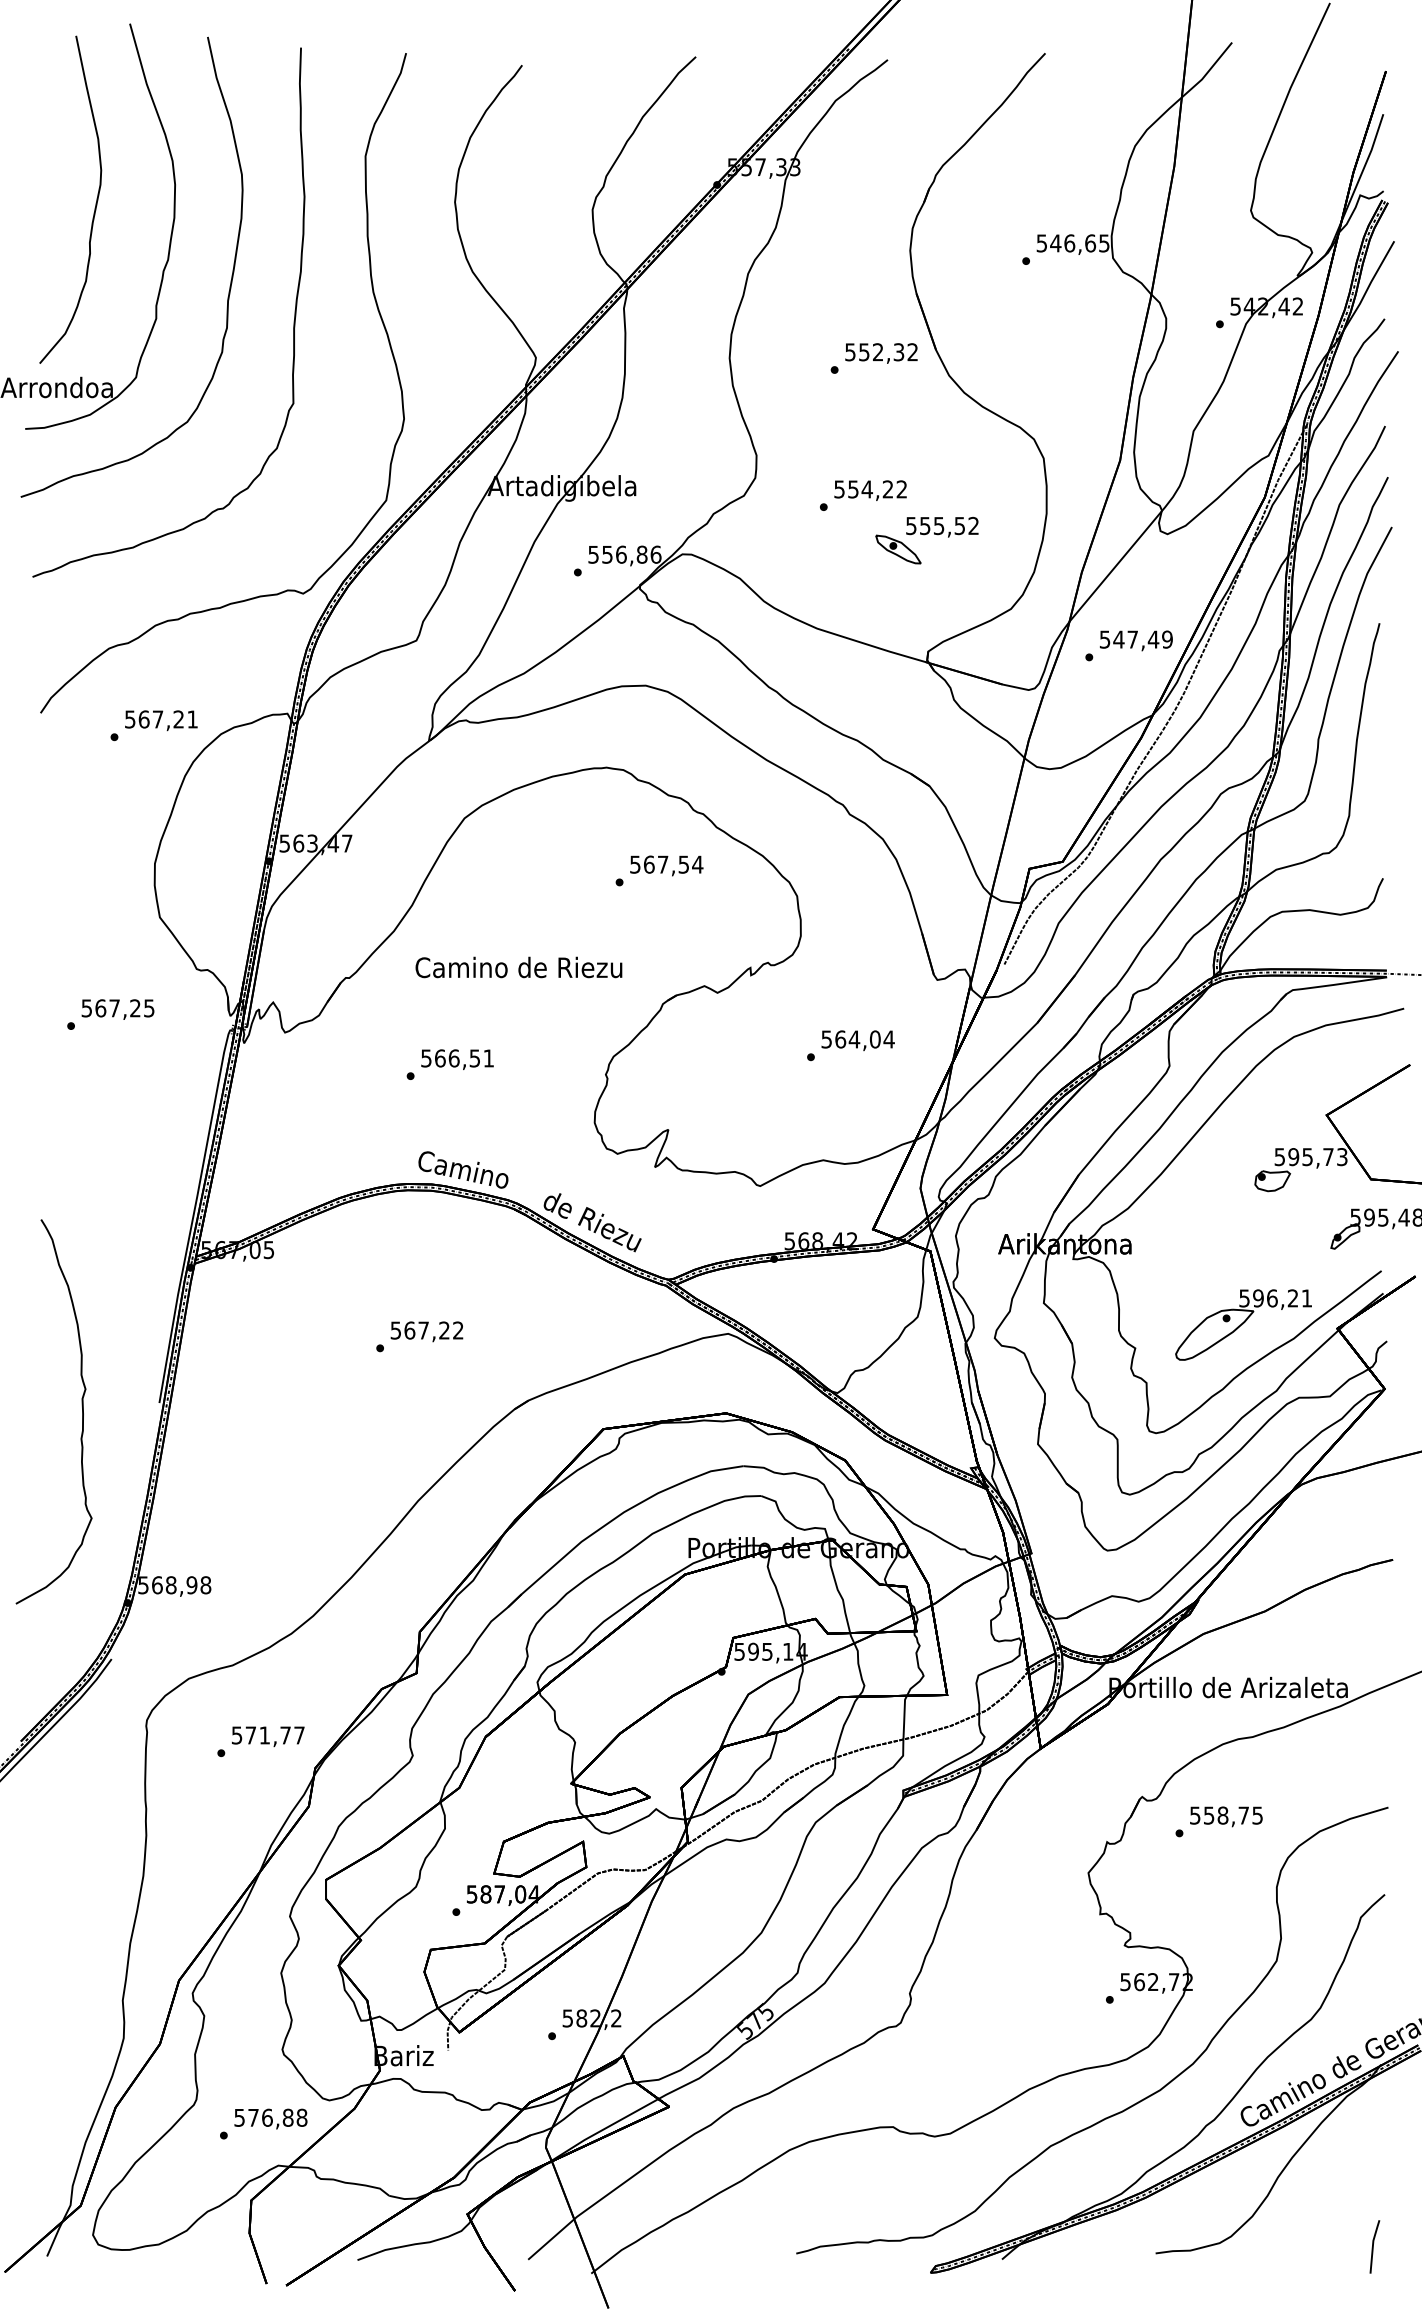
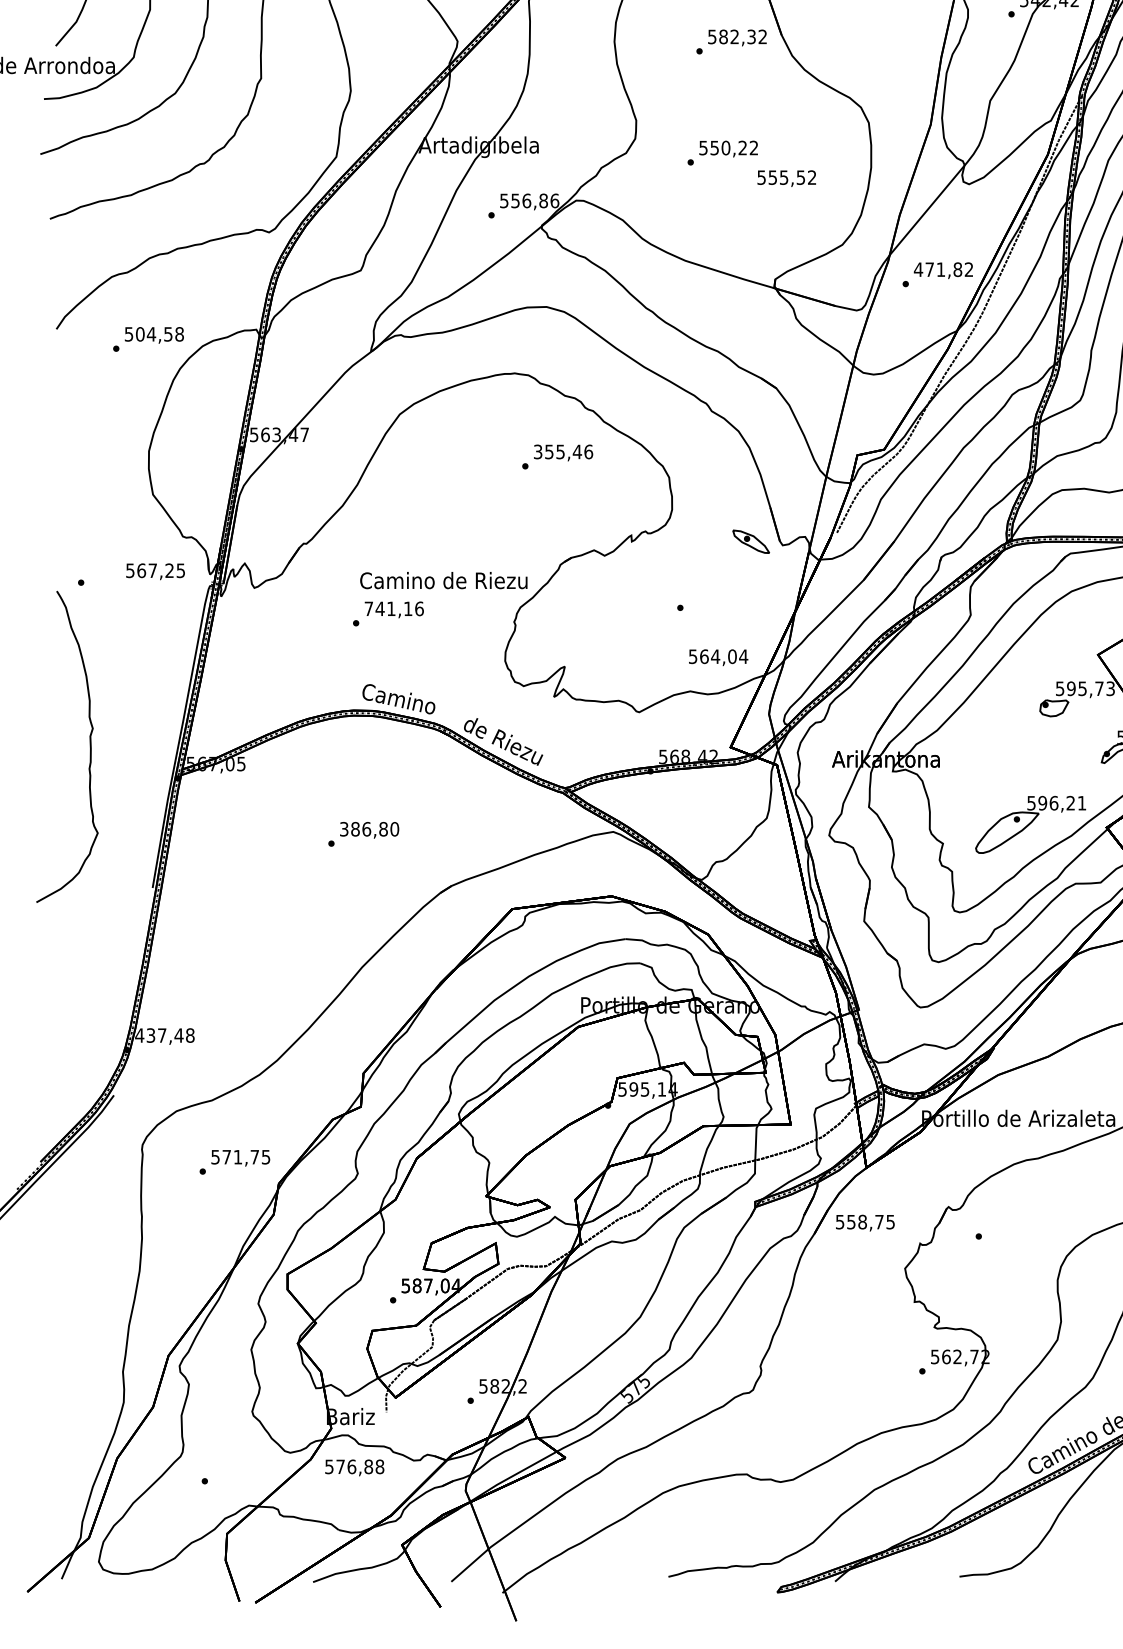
text: (864, 352) -> (723, 37), 552,32 -> 582,32
text: (866, 489) -> (725, 148), 554,22 -> 550,22
part: (898, 549) -> (751, 541), moved
text: (1135, 639) -> (943, 269), 547,49 -> 471,82
text: (168, 719) -> (160, 334), 567,21 -> 504,58
text: (666, 864) -> (563, 451), 567,54 -> 355,46
text: (518, 967) -> (443, 580), moved
text: (117, 1009) -> (155, 571), moved
text: (857, 1040) -> (718, 657), moved
text: (457, 1058) -> (394, 608), 566,51 -> 741,16
text: (427, 1330) -> (369, 829), 567,22 -> 386,80
curve: (81, 1406) -> (89, 742), moved
text: (167, 1585) -> (159, 1035), 568,98 -> 437,48
text: (299, 1735) -> (266, 1157), 571,77 -> 571,75
text: (1226, 1816) -> (865, 1222), moved
text: (270, 2118) -> (354, 1467), moved

